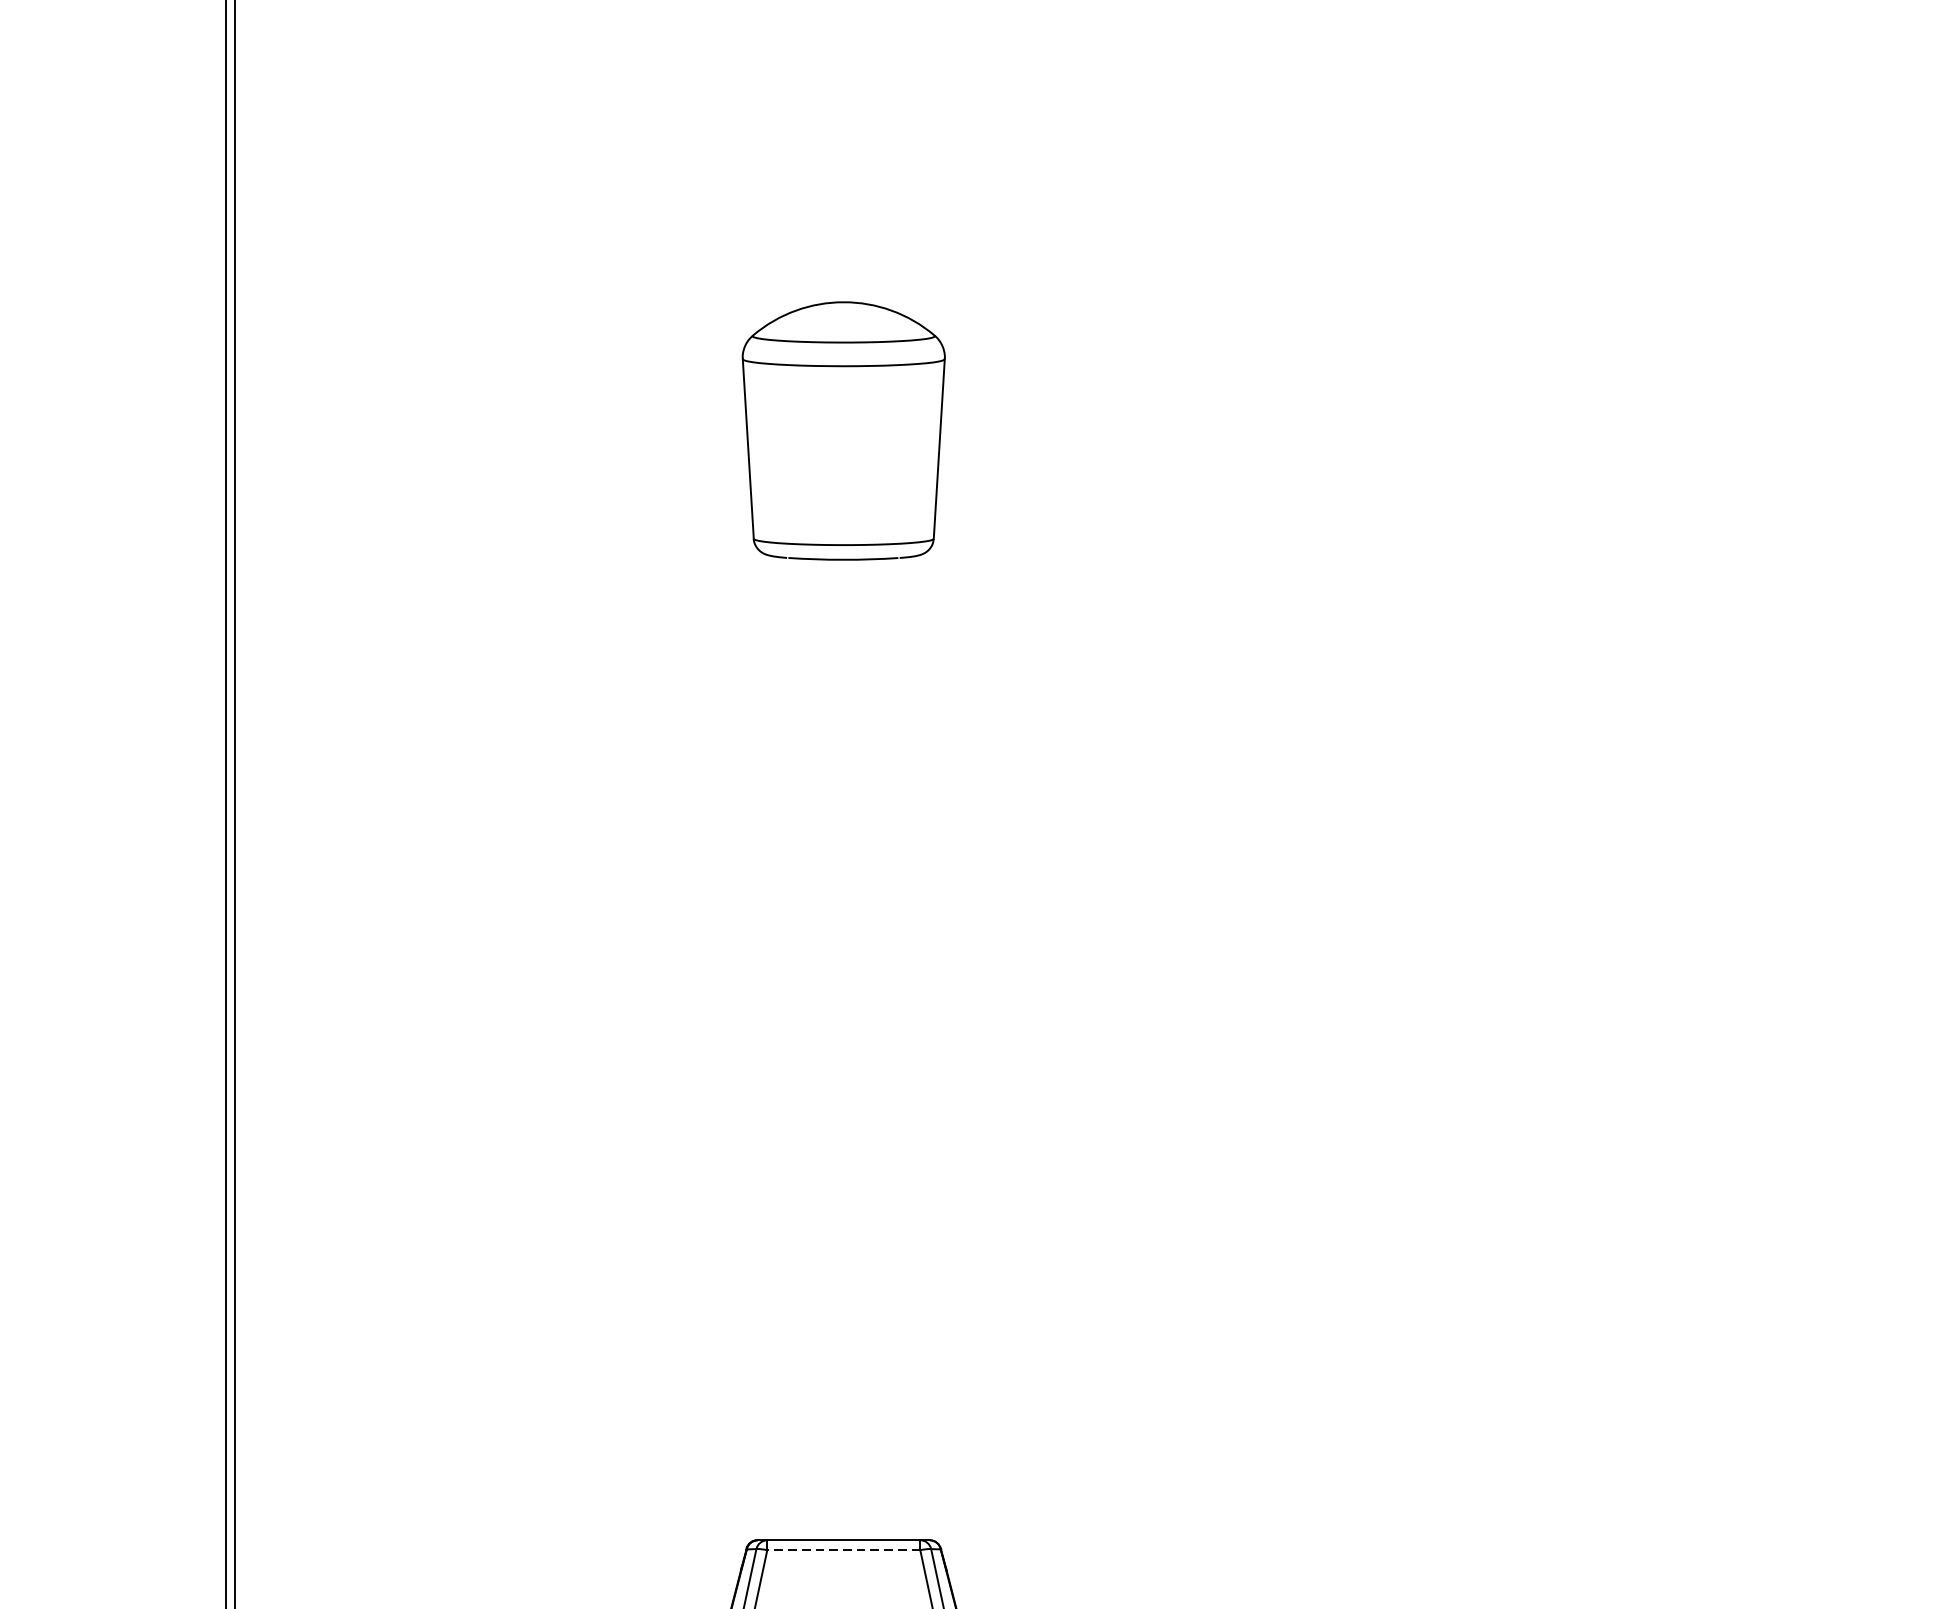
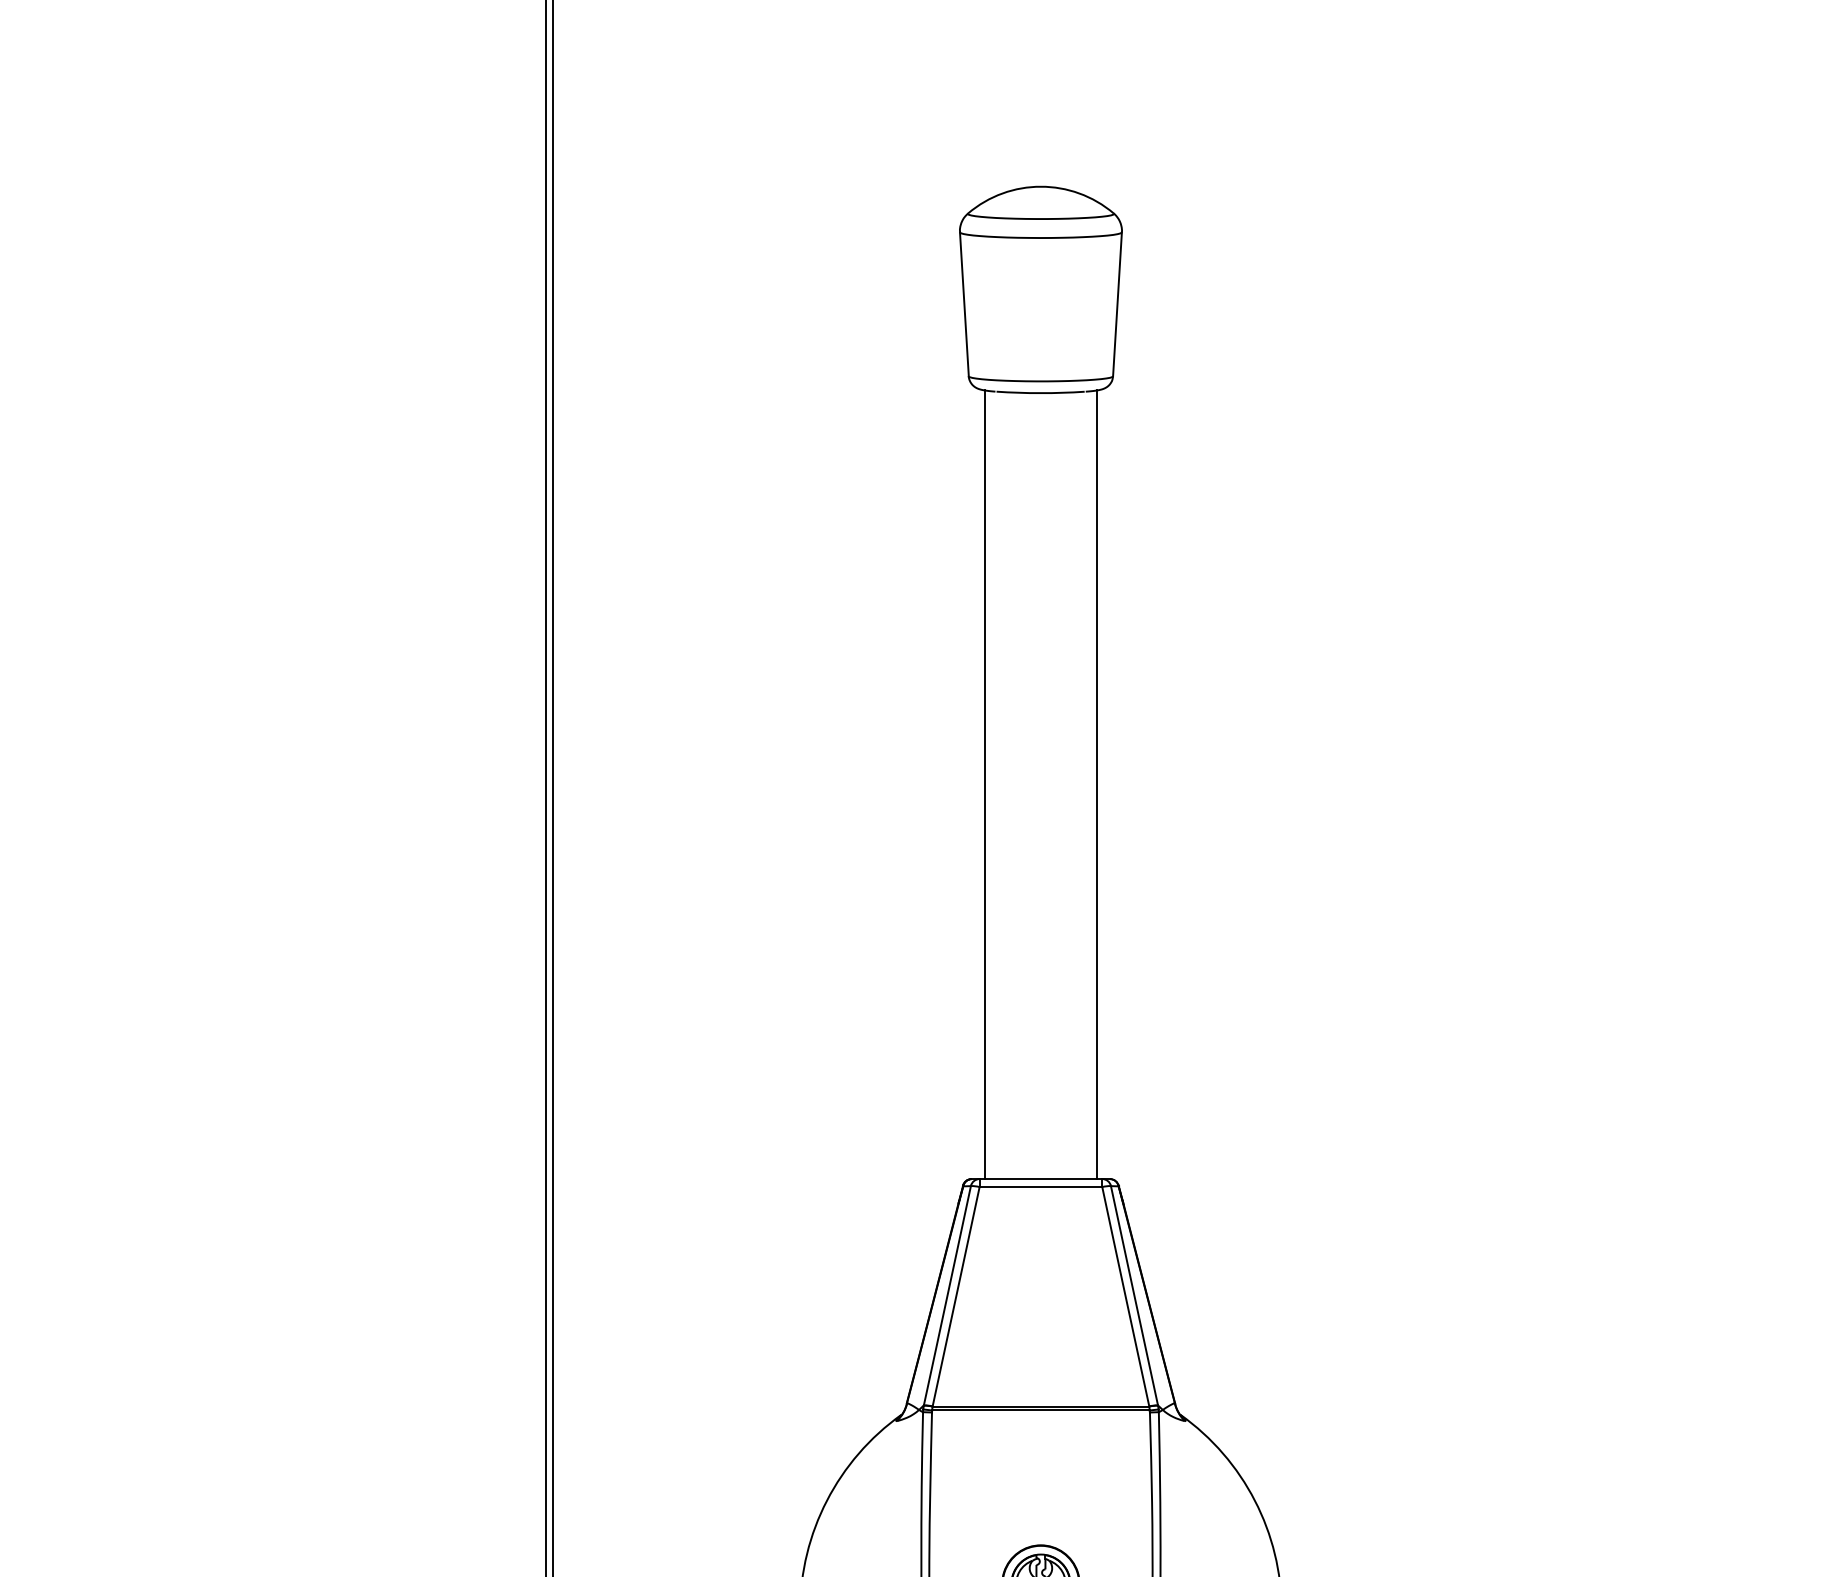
line: (773, 1048) -> (984, 784), added
line: (914, 1048) -> (1097, 784), added
line: (843, 1550) -> (1040, 1187), dashed -> solid

